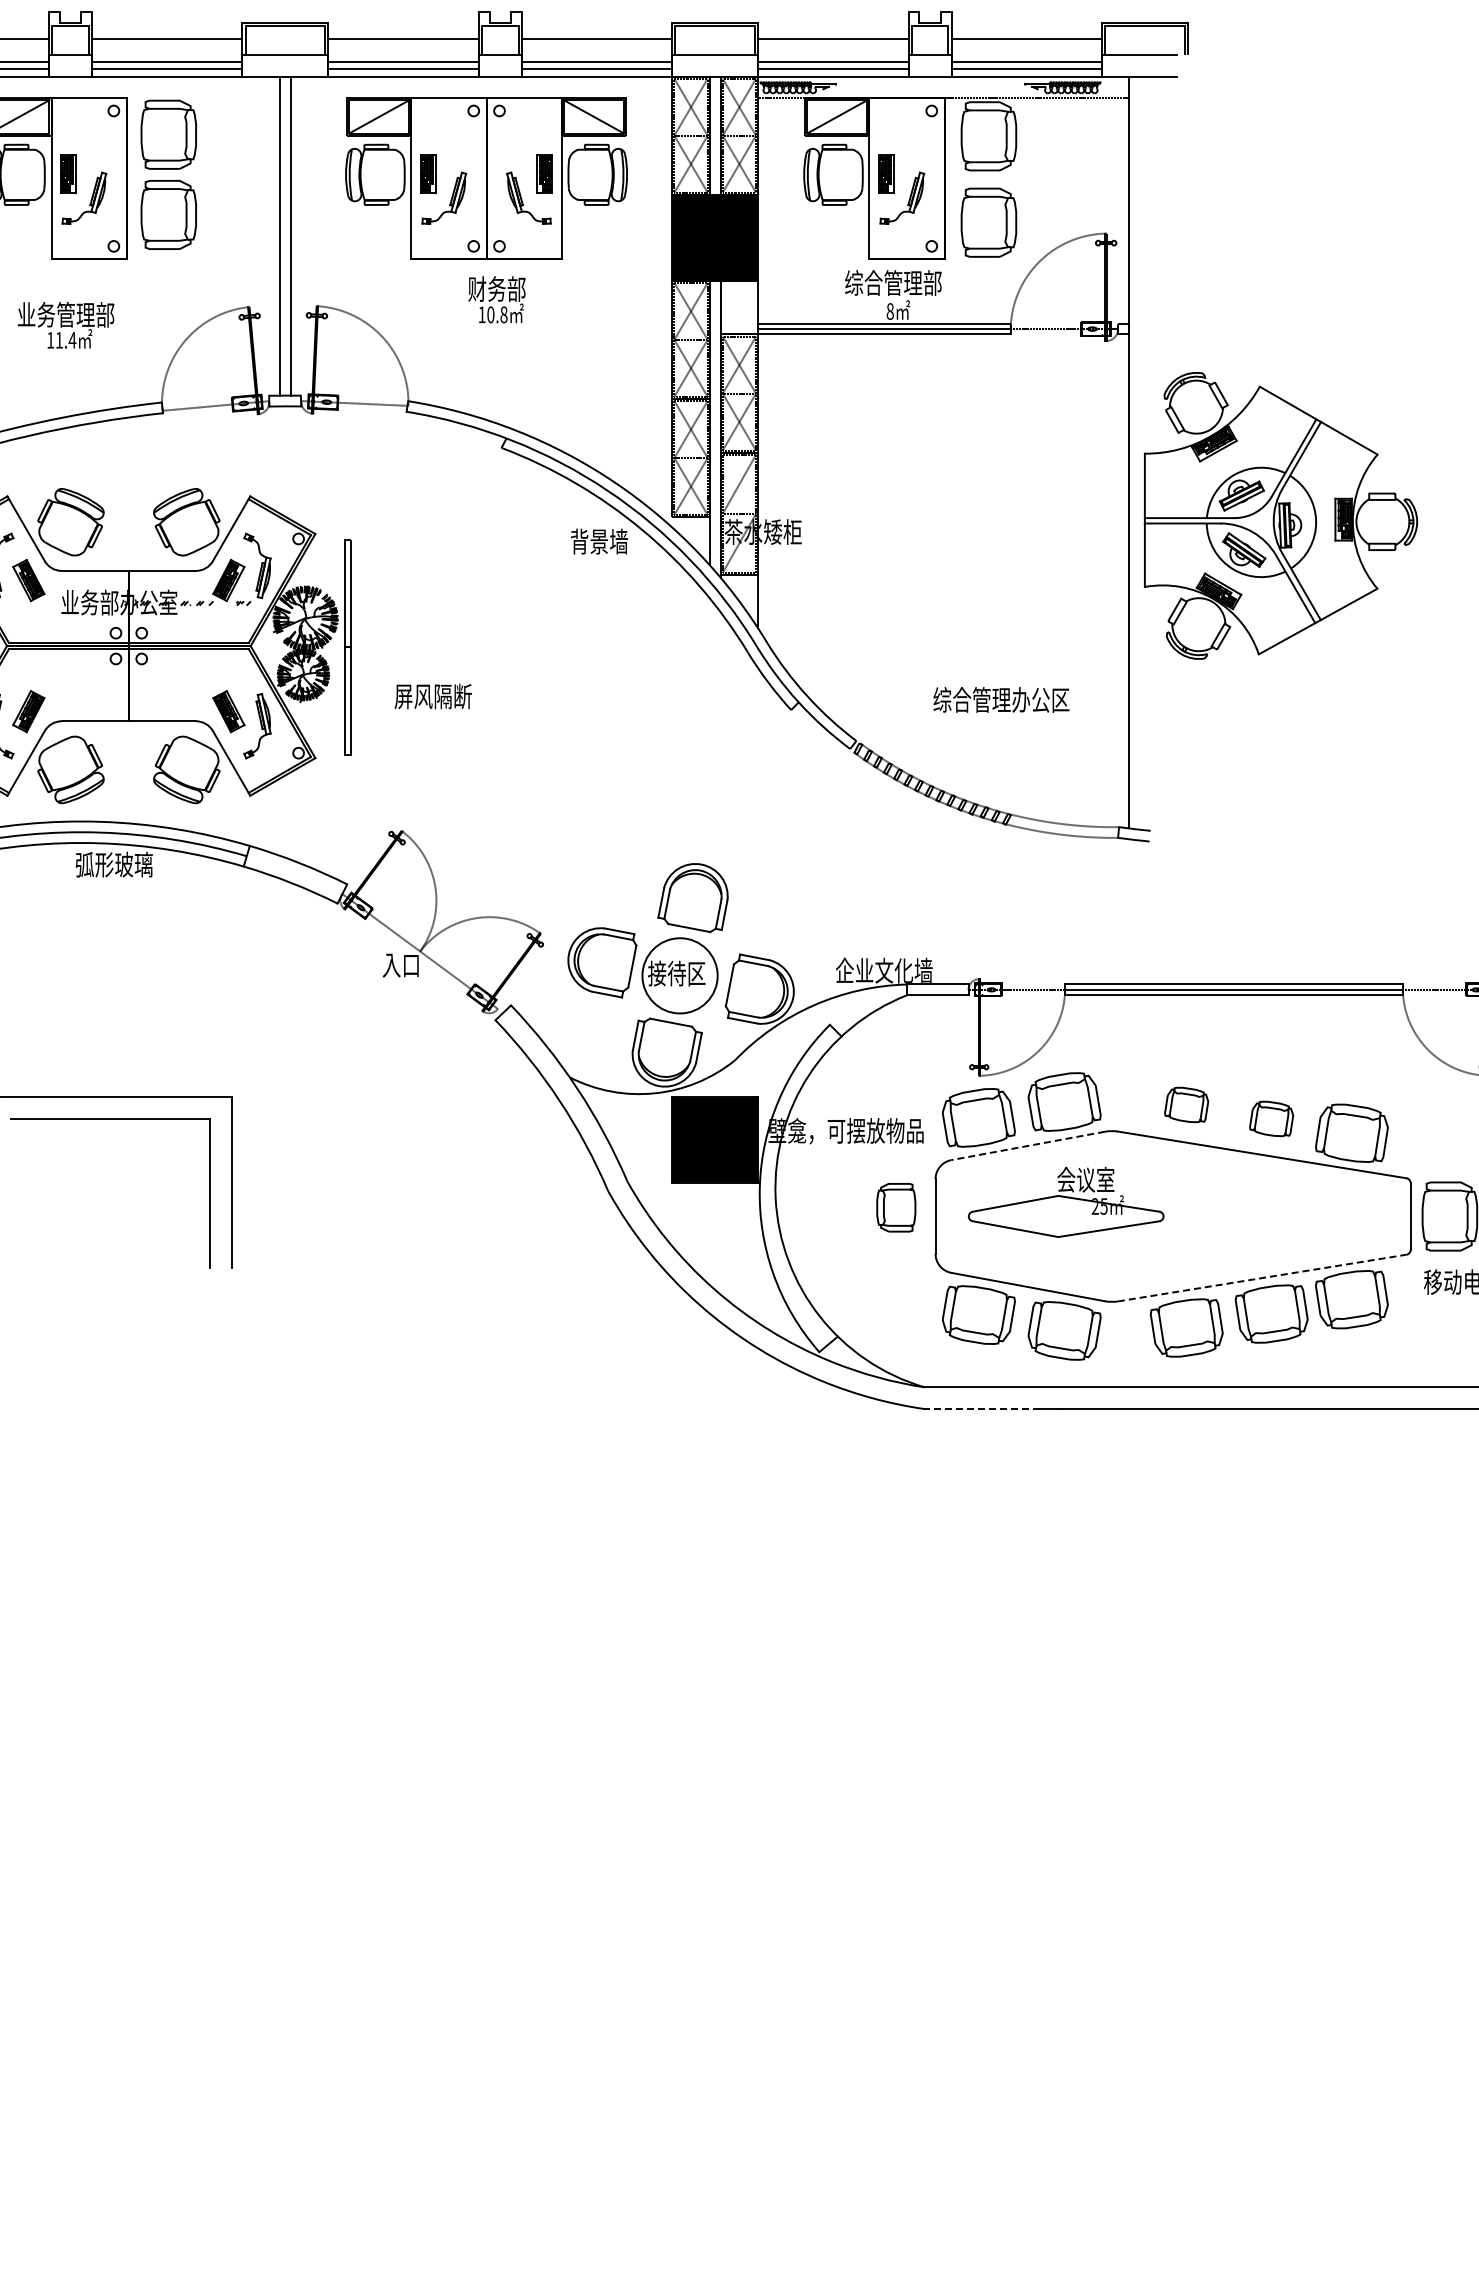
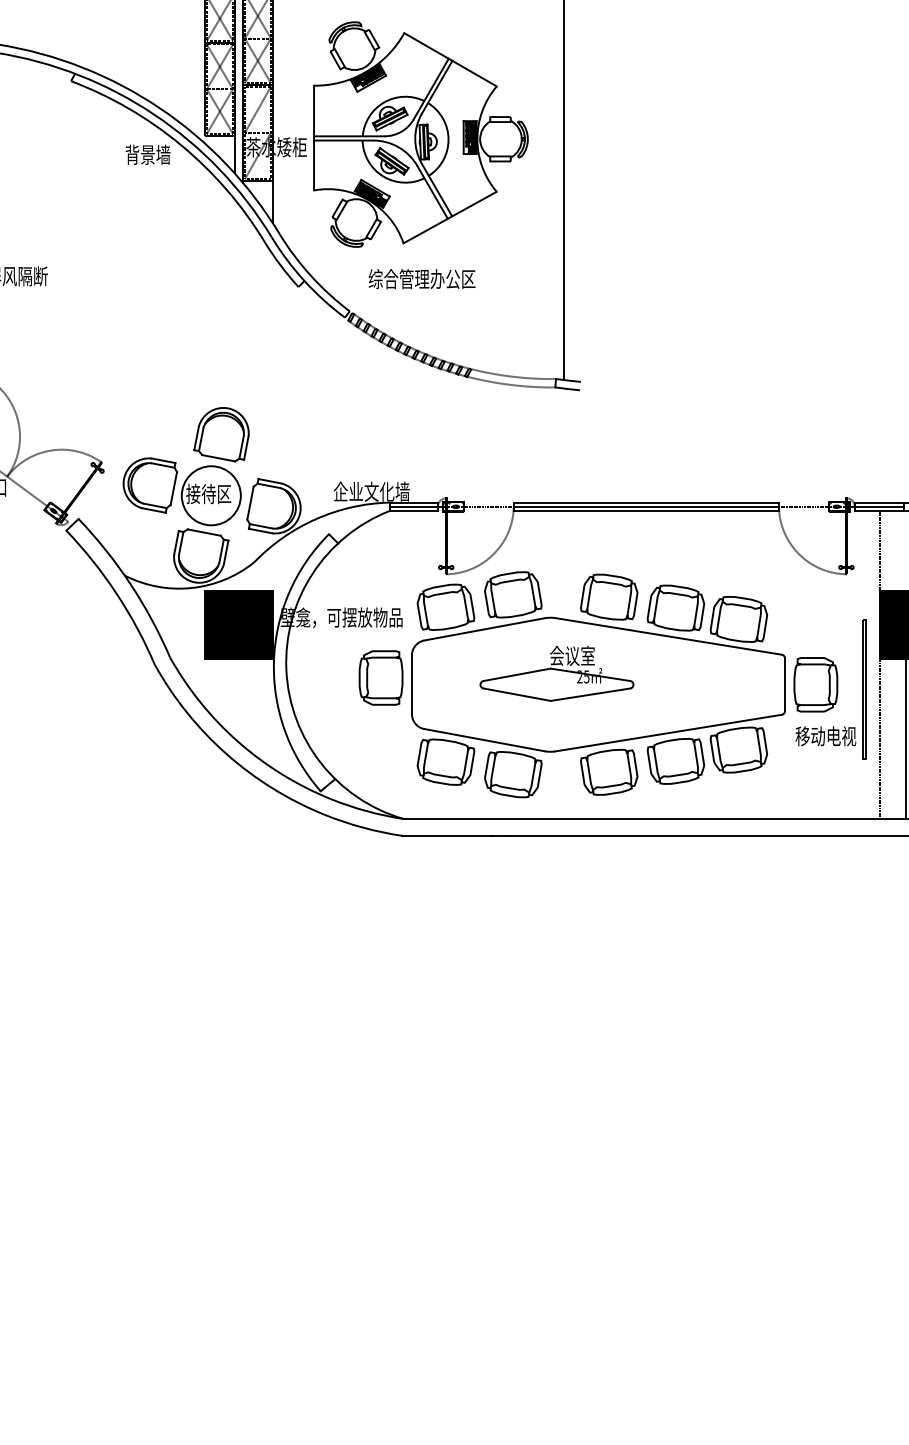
part: (1280, 515) -> (420, 134), moved
text: (1001, 699) -> (422, 278), moved
line: (937, 989) -> (413, 506), added
part: (1186, 1104) -> (609, 596), size x1.67
part: (1271, 1118) -> (675, 607), size x1.67
line: (1027, 1146) -> (484, 629), dashed -> solid
part: (1065, 1201) -> (556, 672), moved
part: (896, 1207) -> (381, 677), size x1.43
line: (1262, 1278) -> (668, 733), dashed -> solid
line: (981, 1408) -> (448, 835), dashed -> solid

